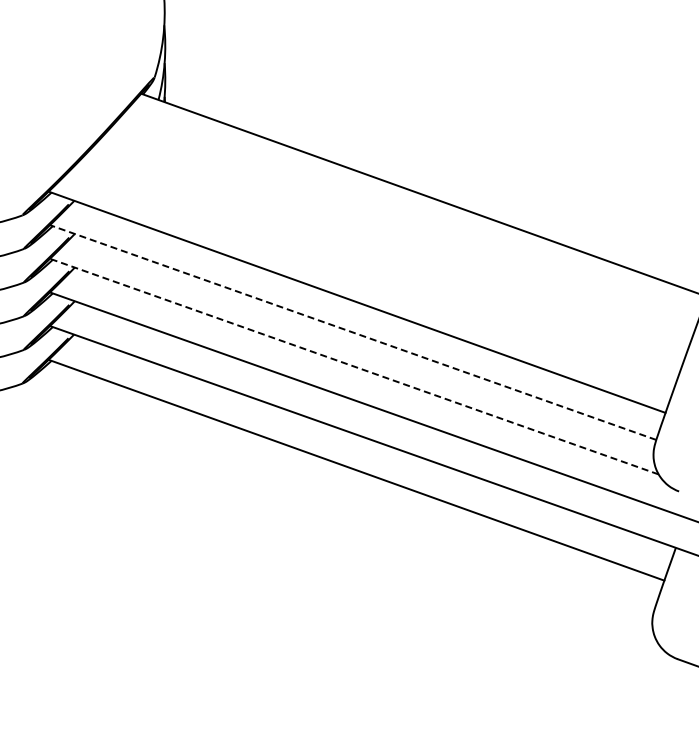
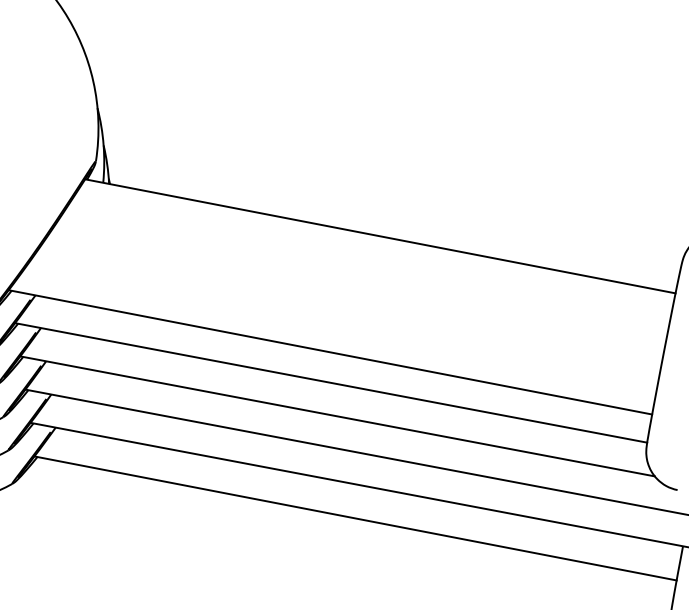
line: (353, 332) -> (331, 382), dashed -> solid
line: (354, 366) -> (337, 416), dashed -> solid

